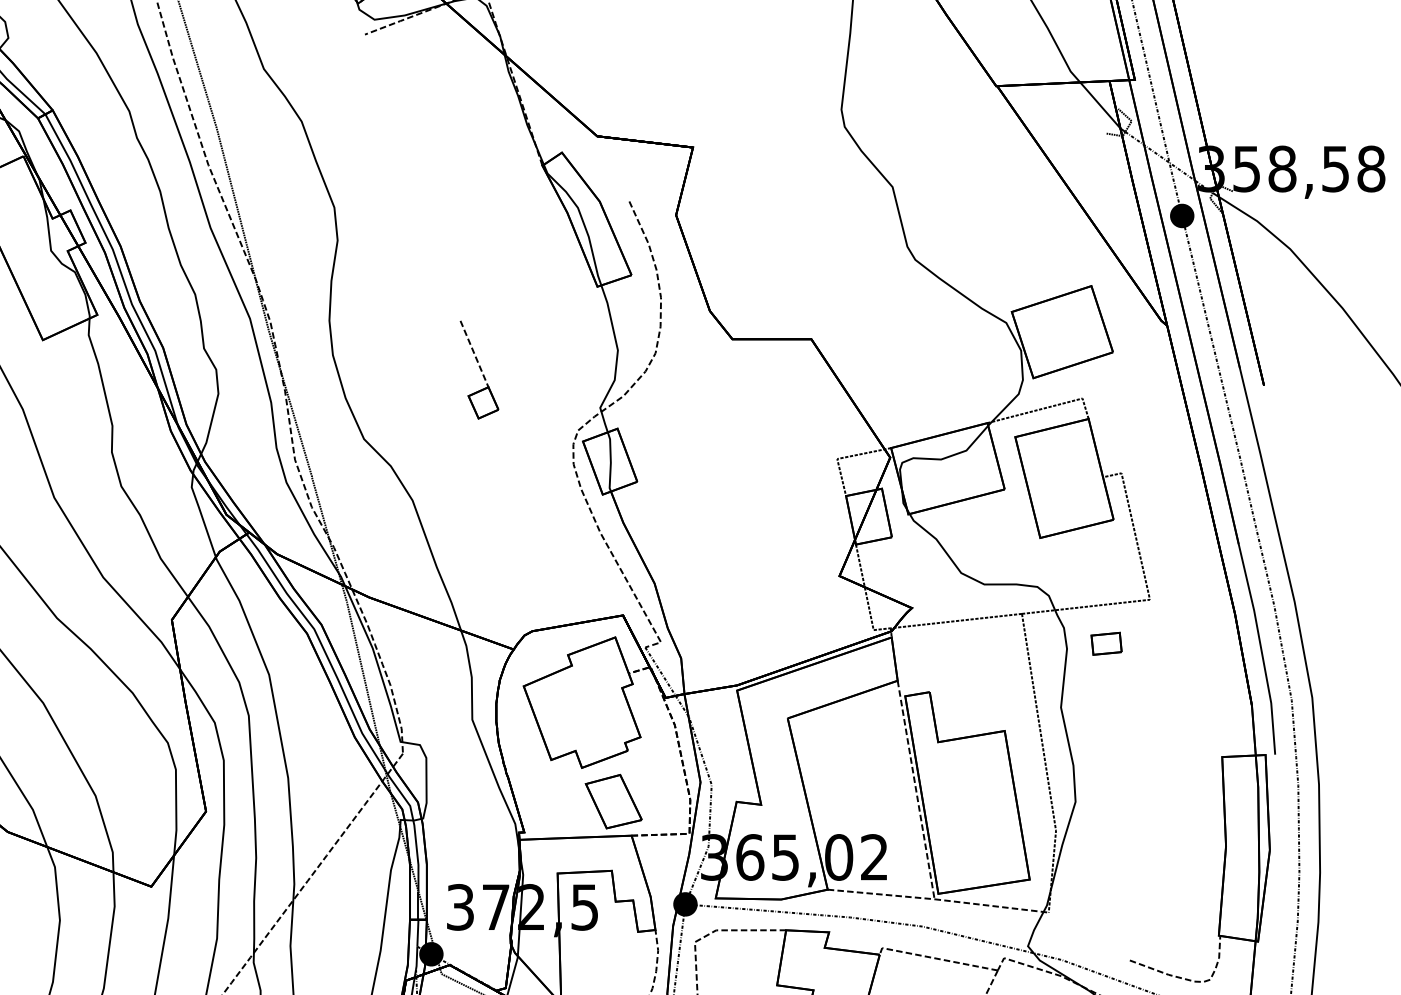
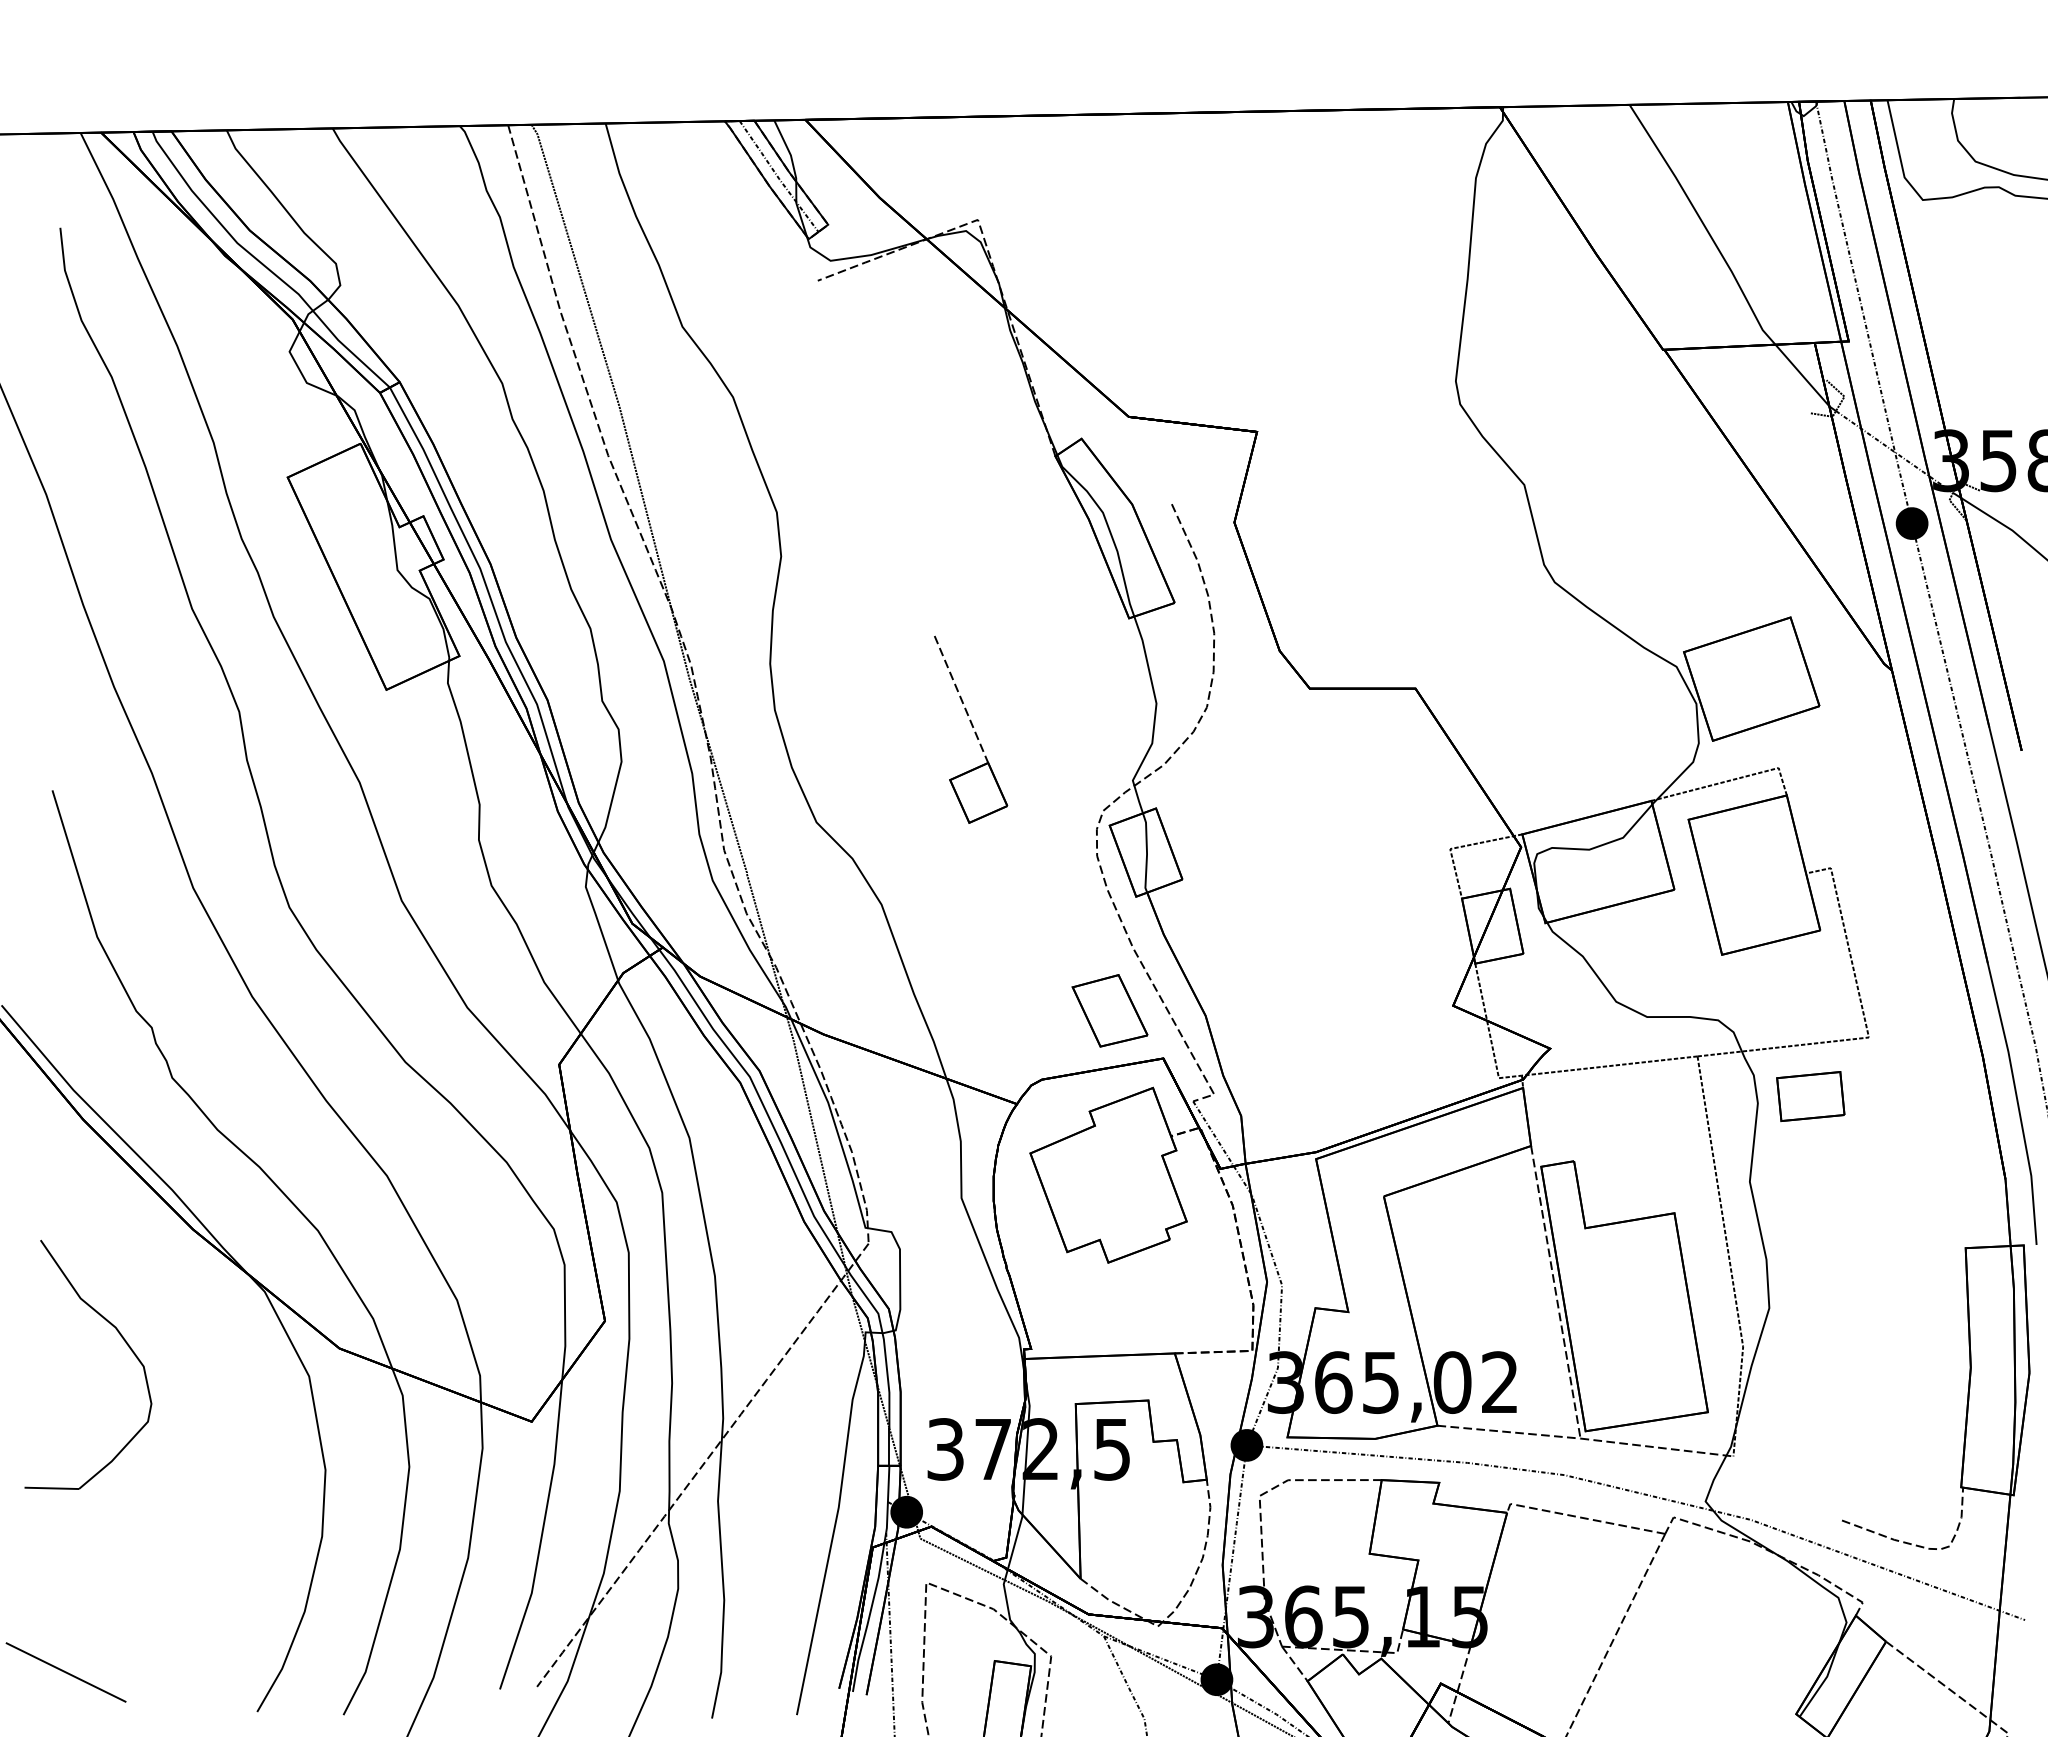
part: (479, 369) -> (971, 729), size x1.43
part: (1106, 643) -> (1810, 1096), size x1.67
part: (613, 801) -> (1109, 1010), moved

